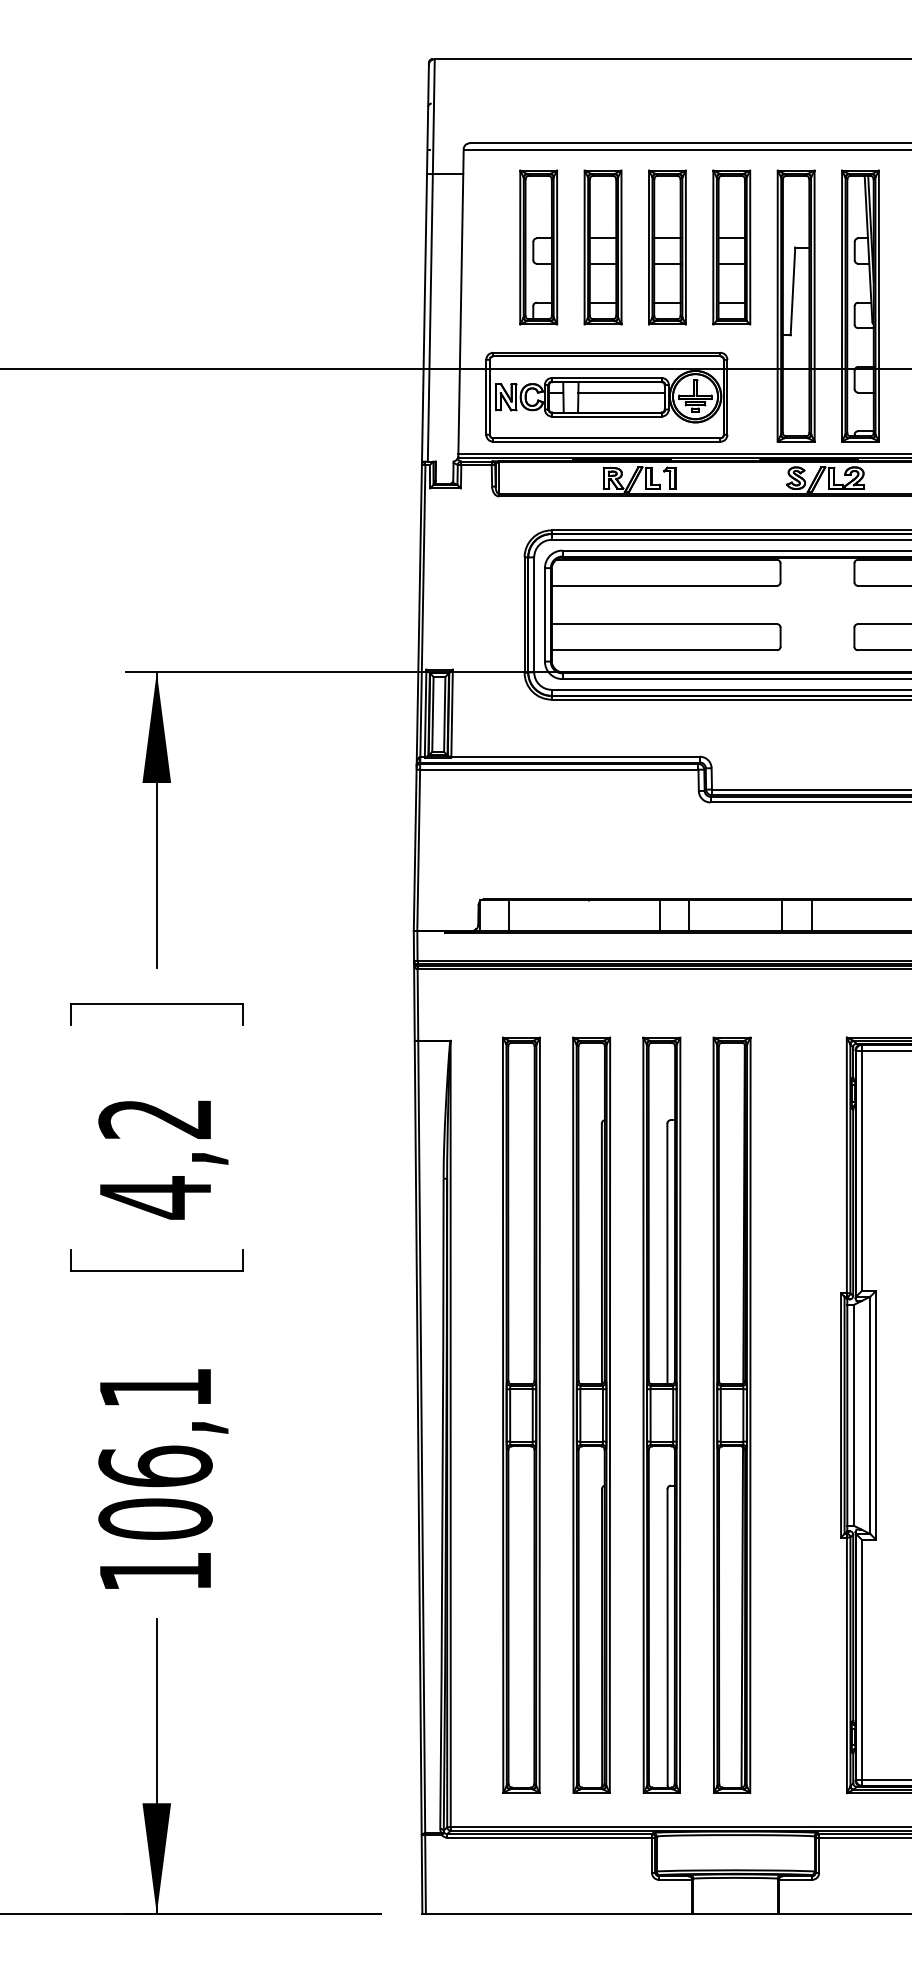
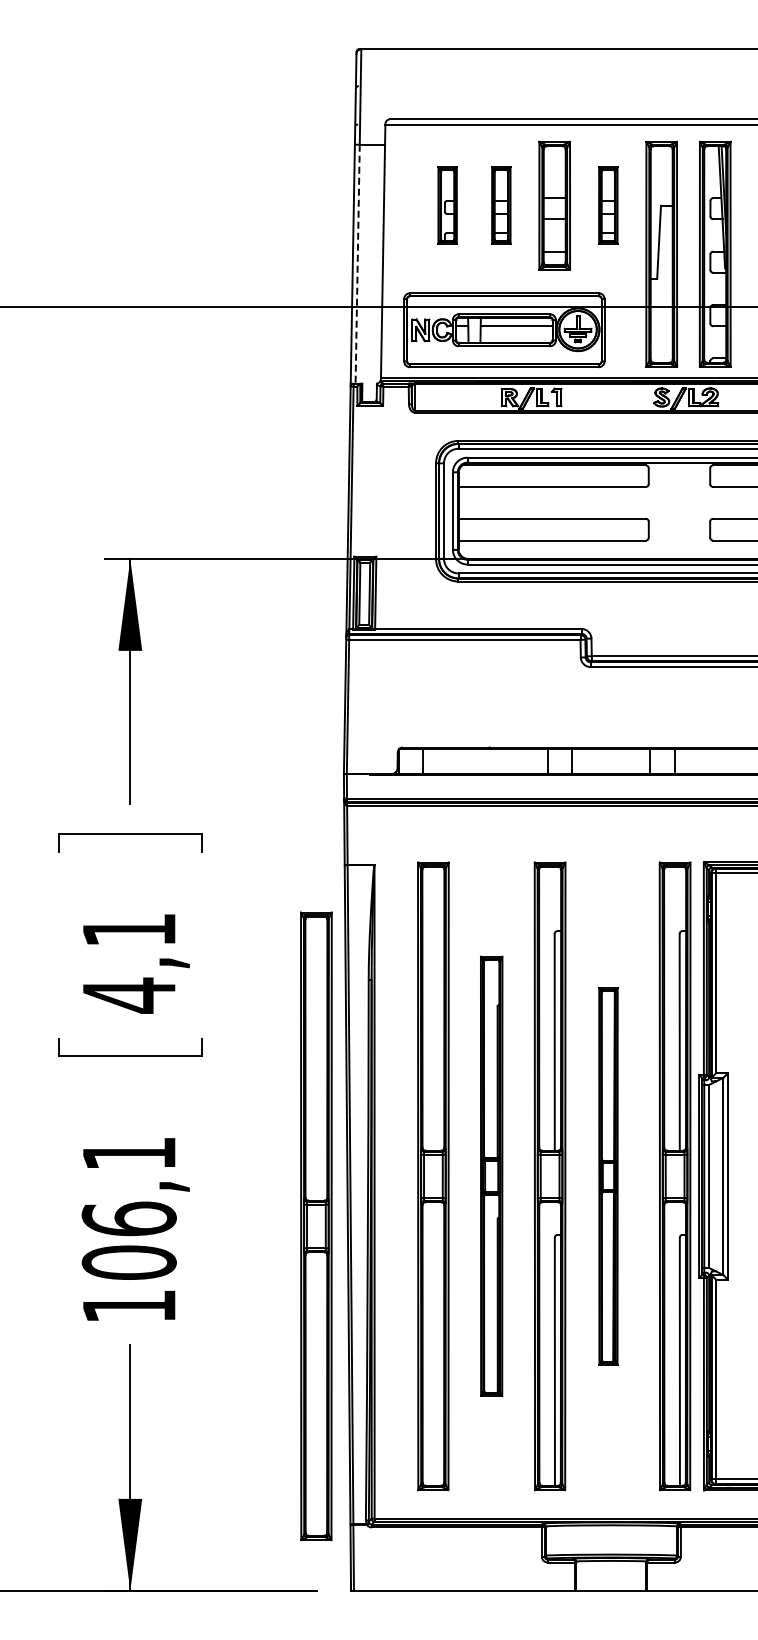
part: (538, 247) -> (447, 205), size x0.6
part: (603, 247) -> (501, 205), size x0.6
part: (732, 247) -> (608, 205), size x0.6
line: (430, 318) -> (357, 264), solid -> dashed
text: (154, 1119) -> (128, 930), 4,2 -> 4,1
part: (591, 1415) -> (491, 1176), size x0.7
part: (732, 1415) -> (608, 1176), size x0.6
part: (811, 1415) -> (674, 1176), added
part: (380, 1475) -> (316, 1226), added

